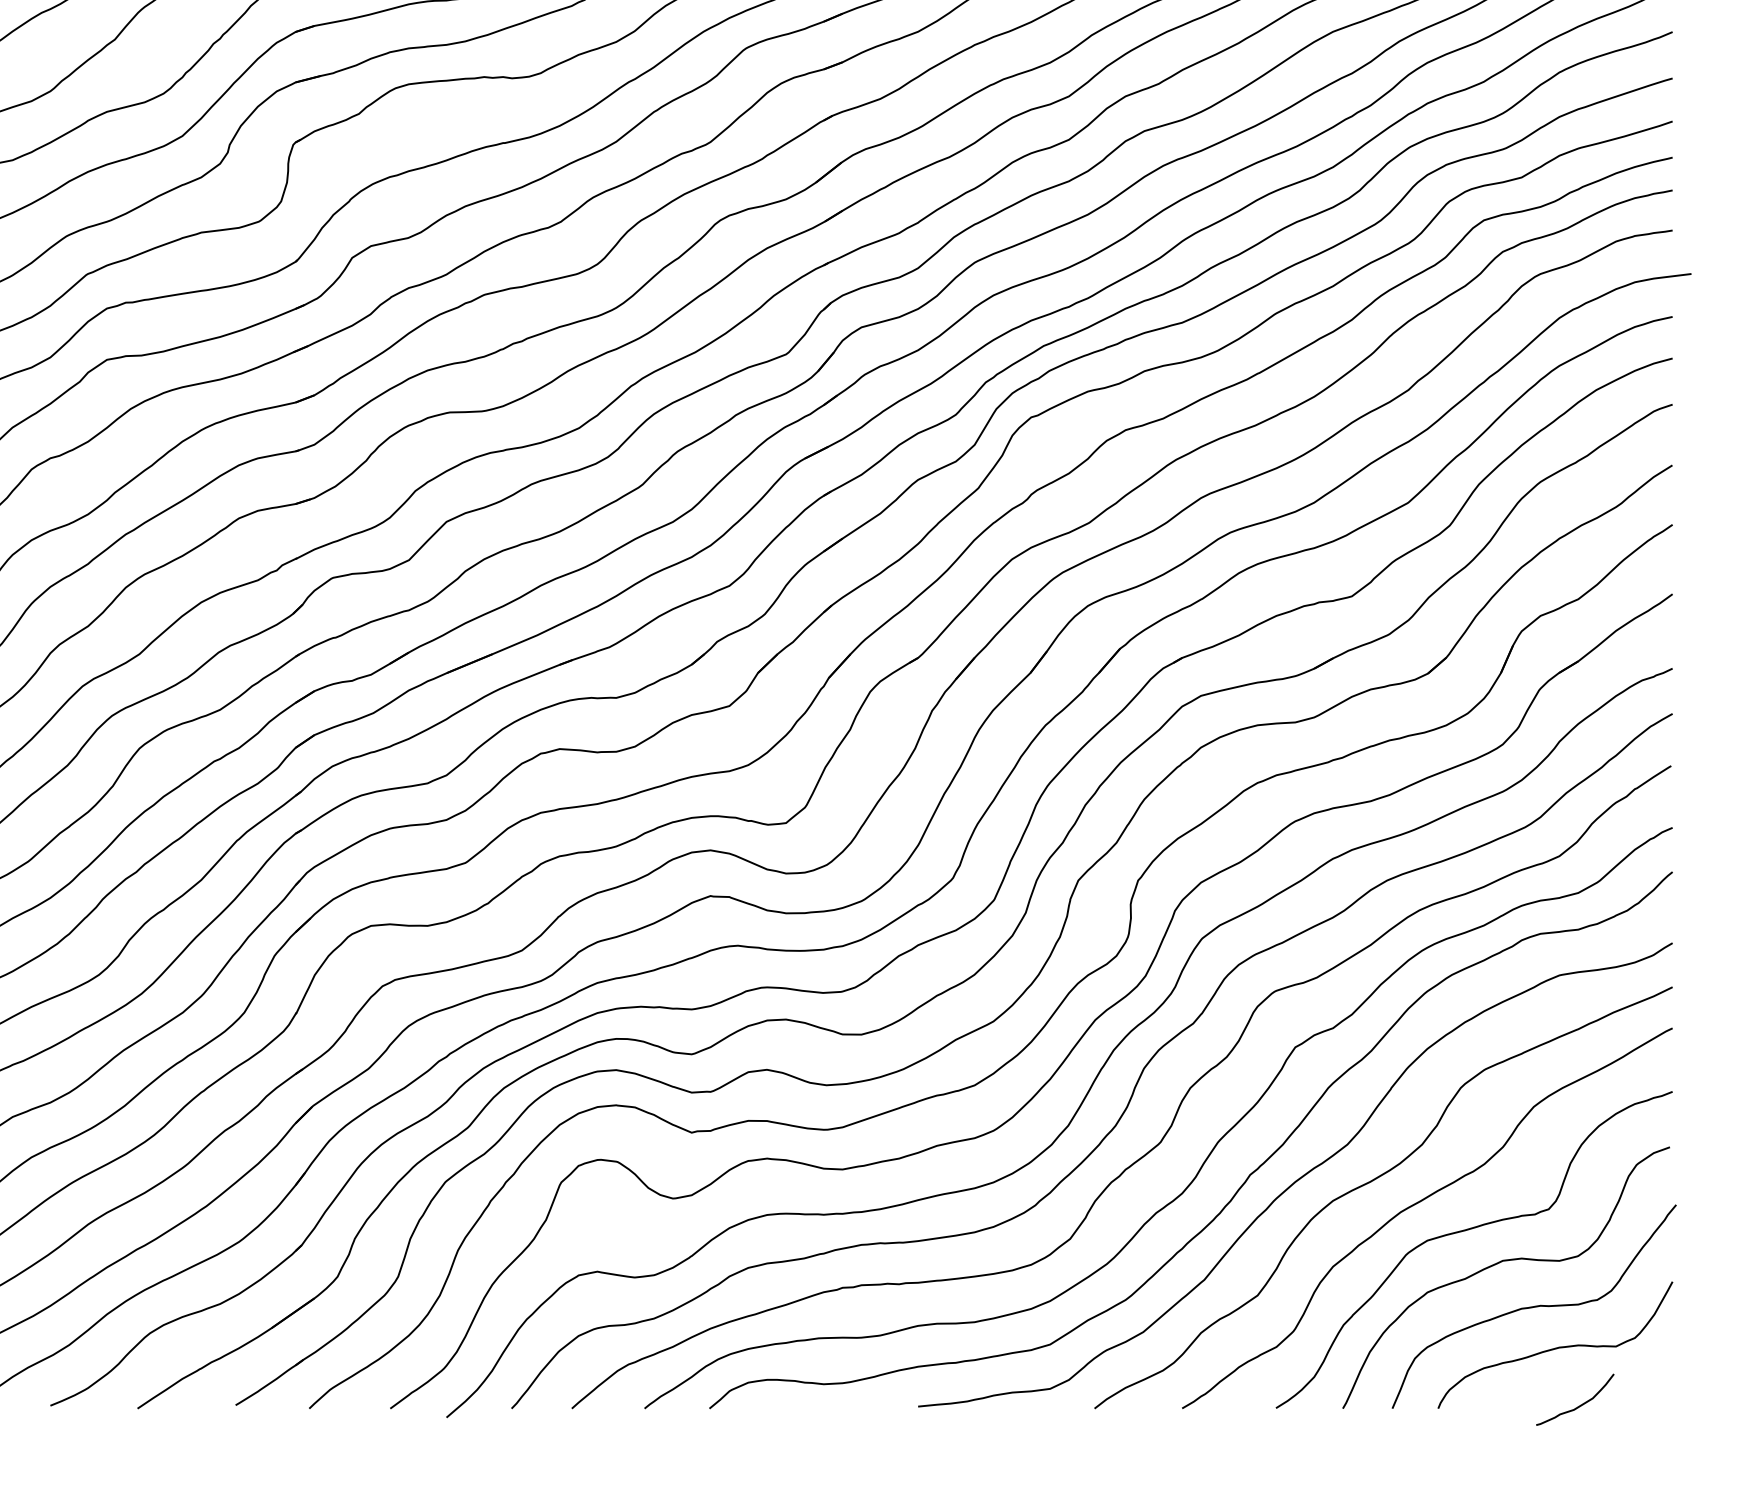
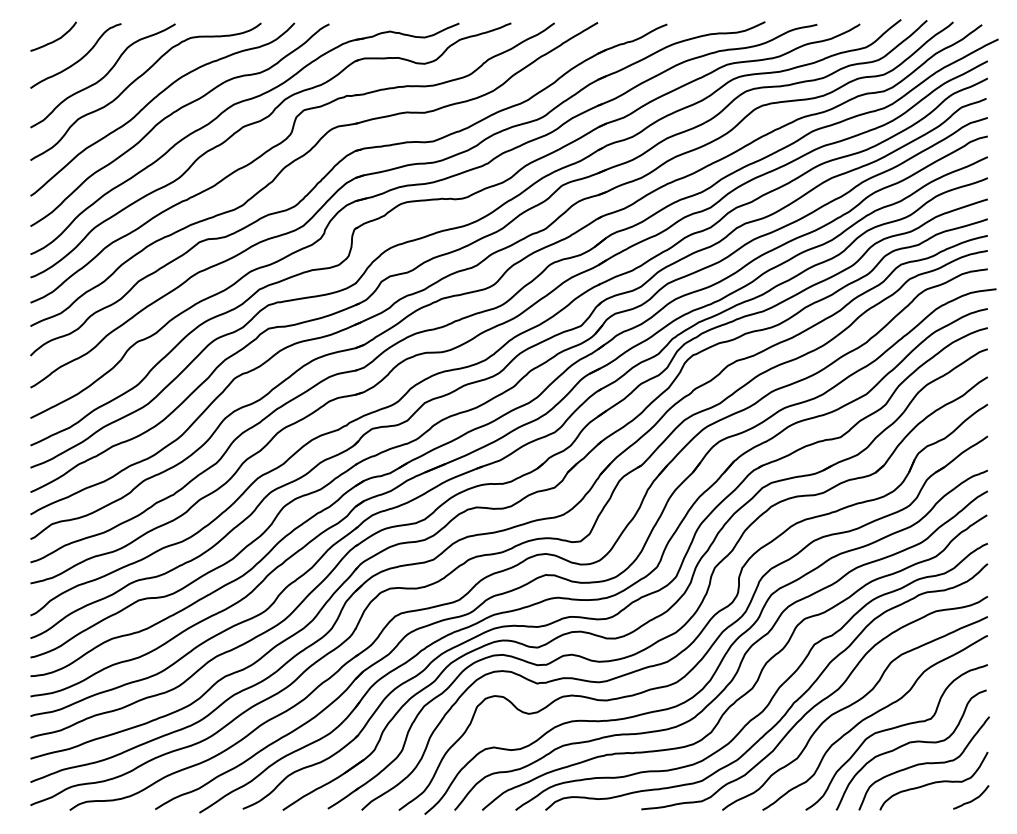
curve: (1578, 1404) -> (972, 799), moved

